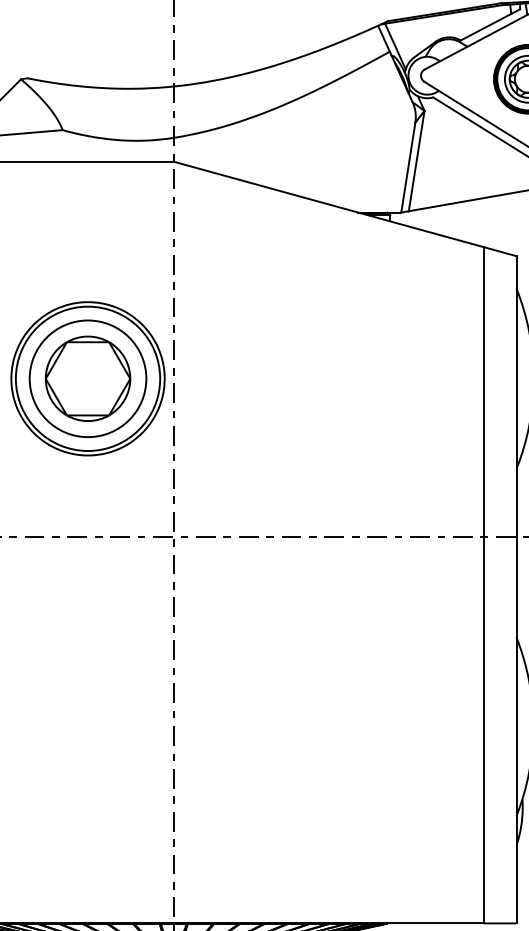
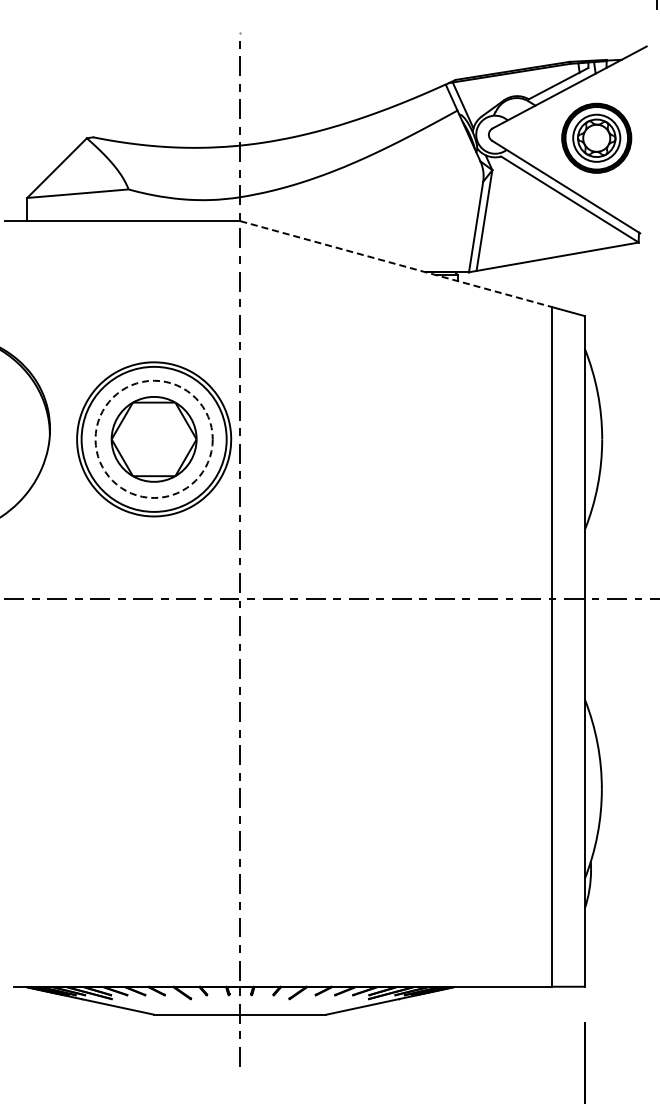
line: (329, 204) -> (396, 264), solid -> dashed
circle: (87, 378) -> (153, 439), solid -> dashed

